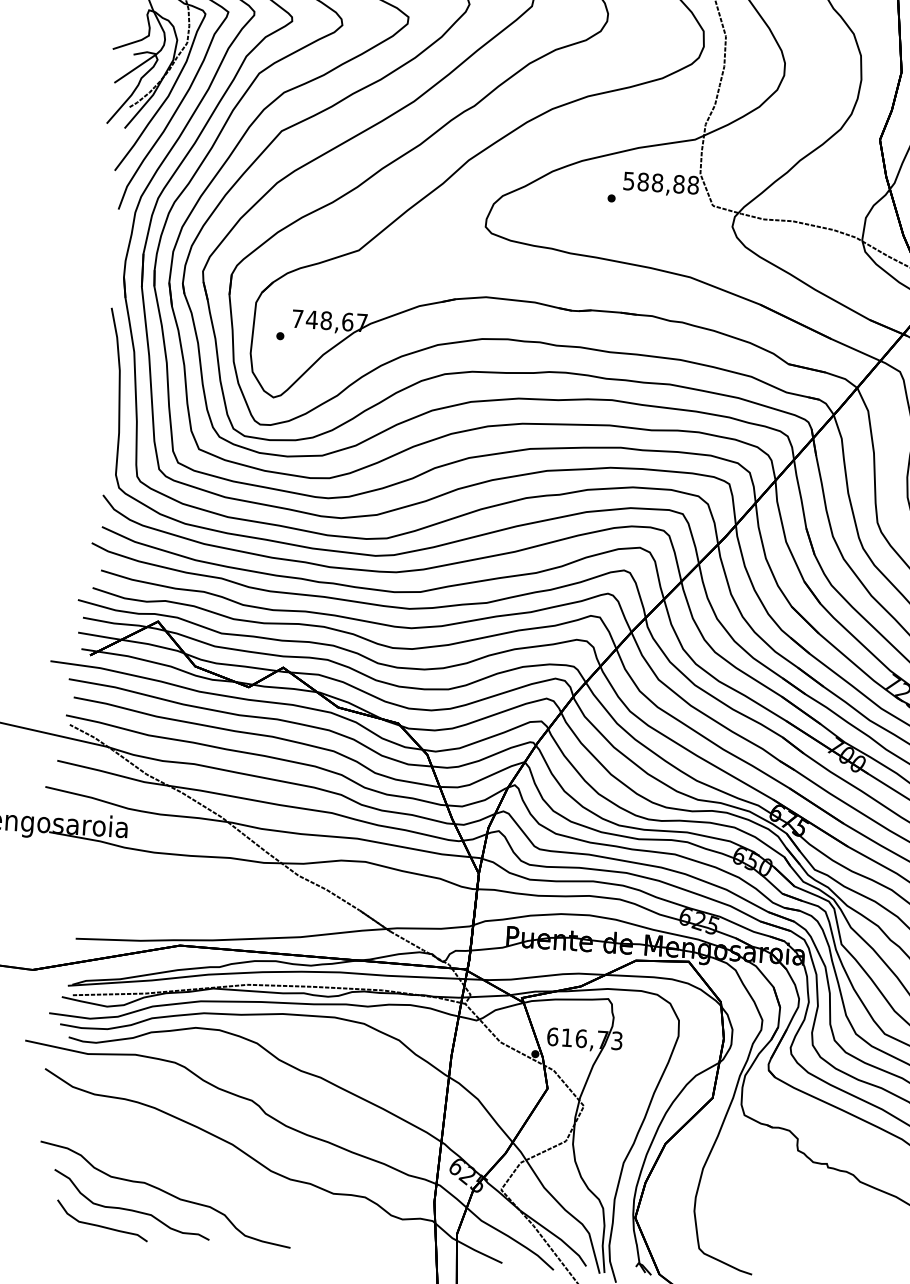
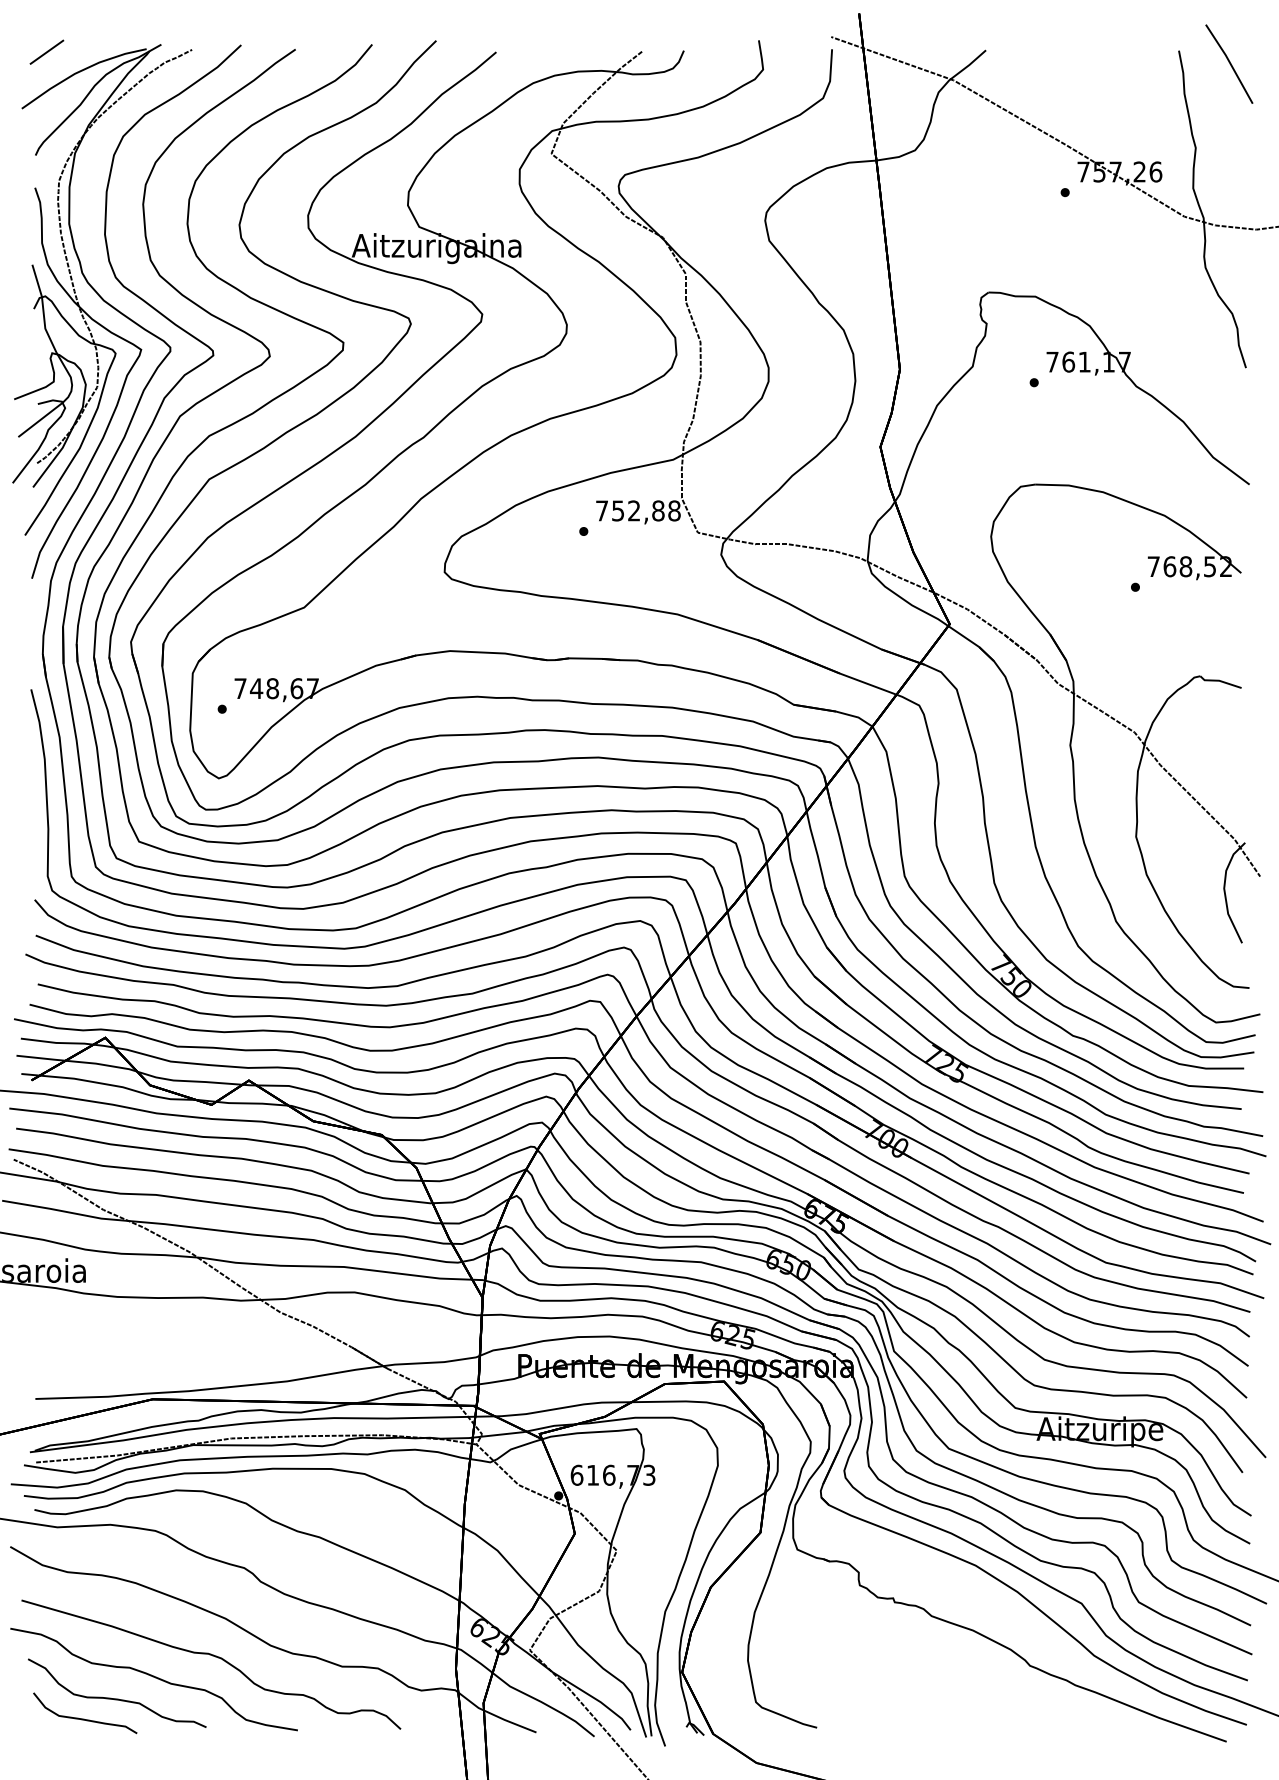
text: (643, 181) -> (618, 510), 588,88 -> 752,88
curve: (218, 1177) -> (212, 1656), added

